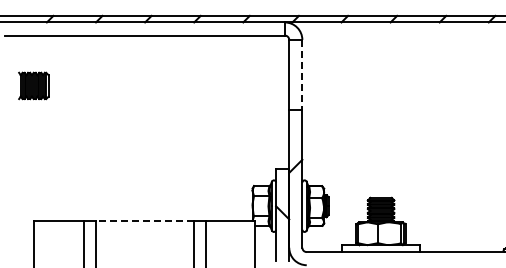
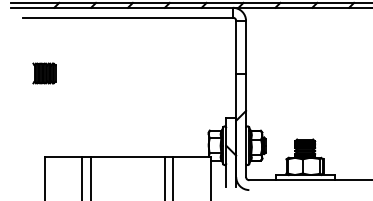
line: (302, 74) -> (246, 46), dashed -> solid
part: (33, 85) -> (44, 73), moved
line: (144, 221) -> (127, 157), dashed -> solid

